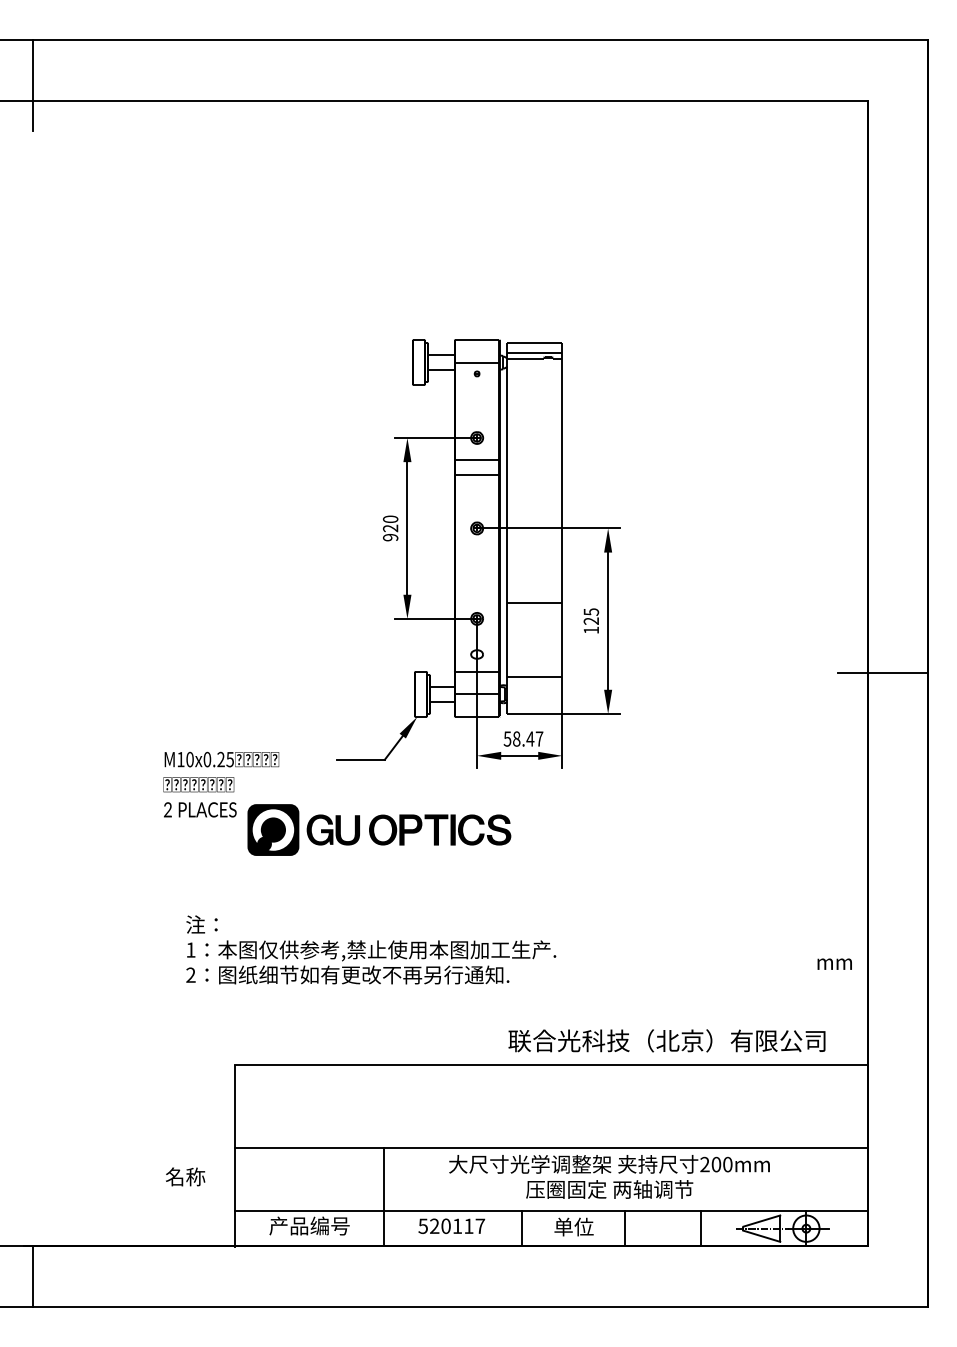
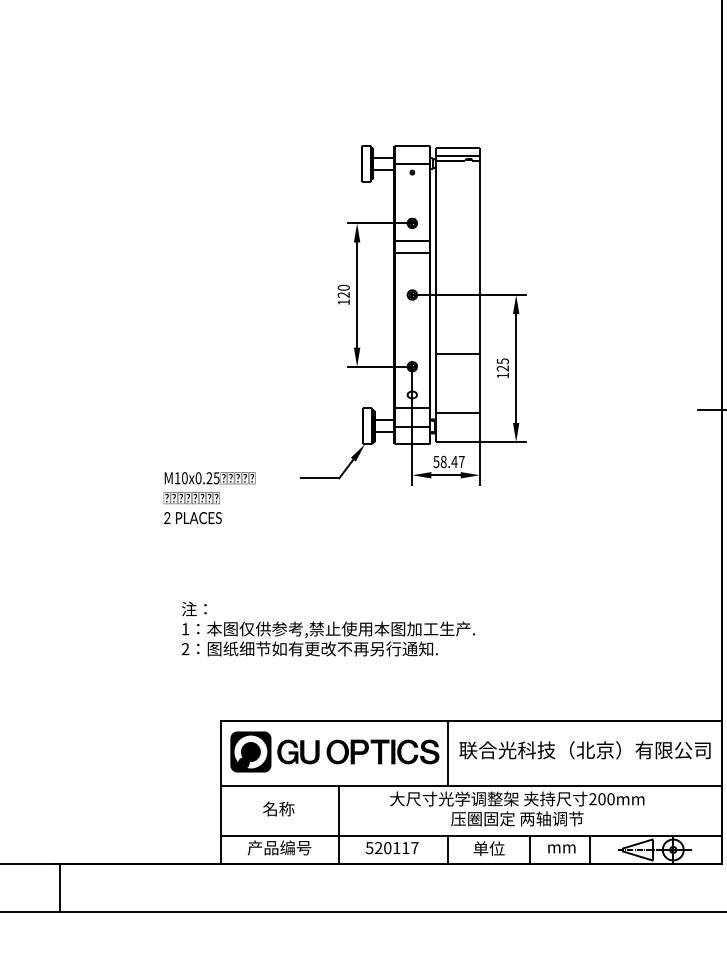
text: (390, 537) -> (343, 302), 920 -> 120
part: (379, 829) -> (334, 751), moved
text: (834, 963) -> (561, 848), moved
text: (666, 1040) -> (584, 749), moved
line: (522, 1106) -> (448, 753), added
text: (185, 1176) -> (278, 808), moved

